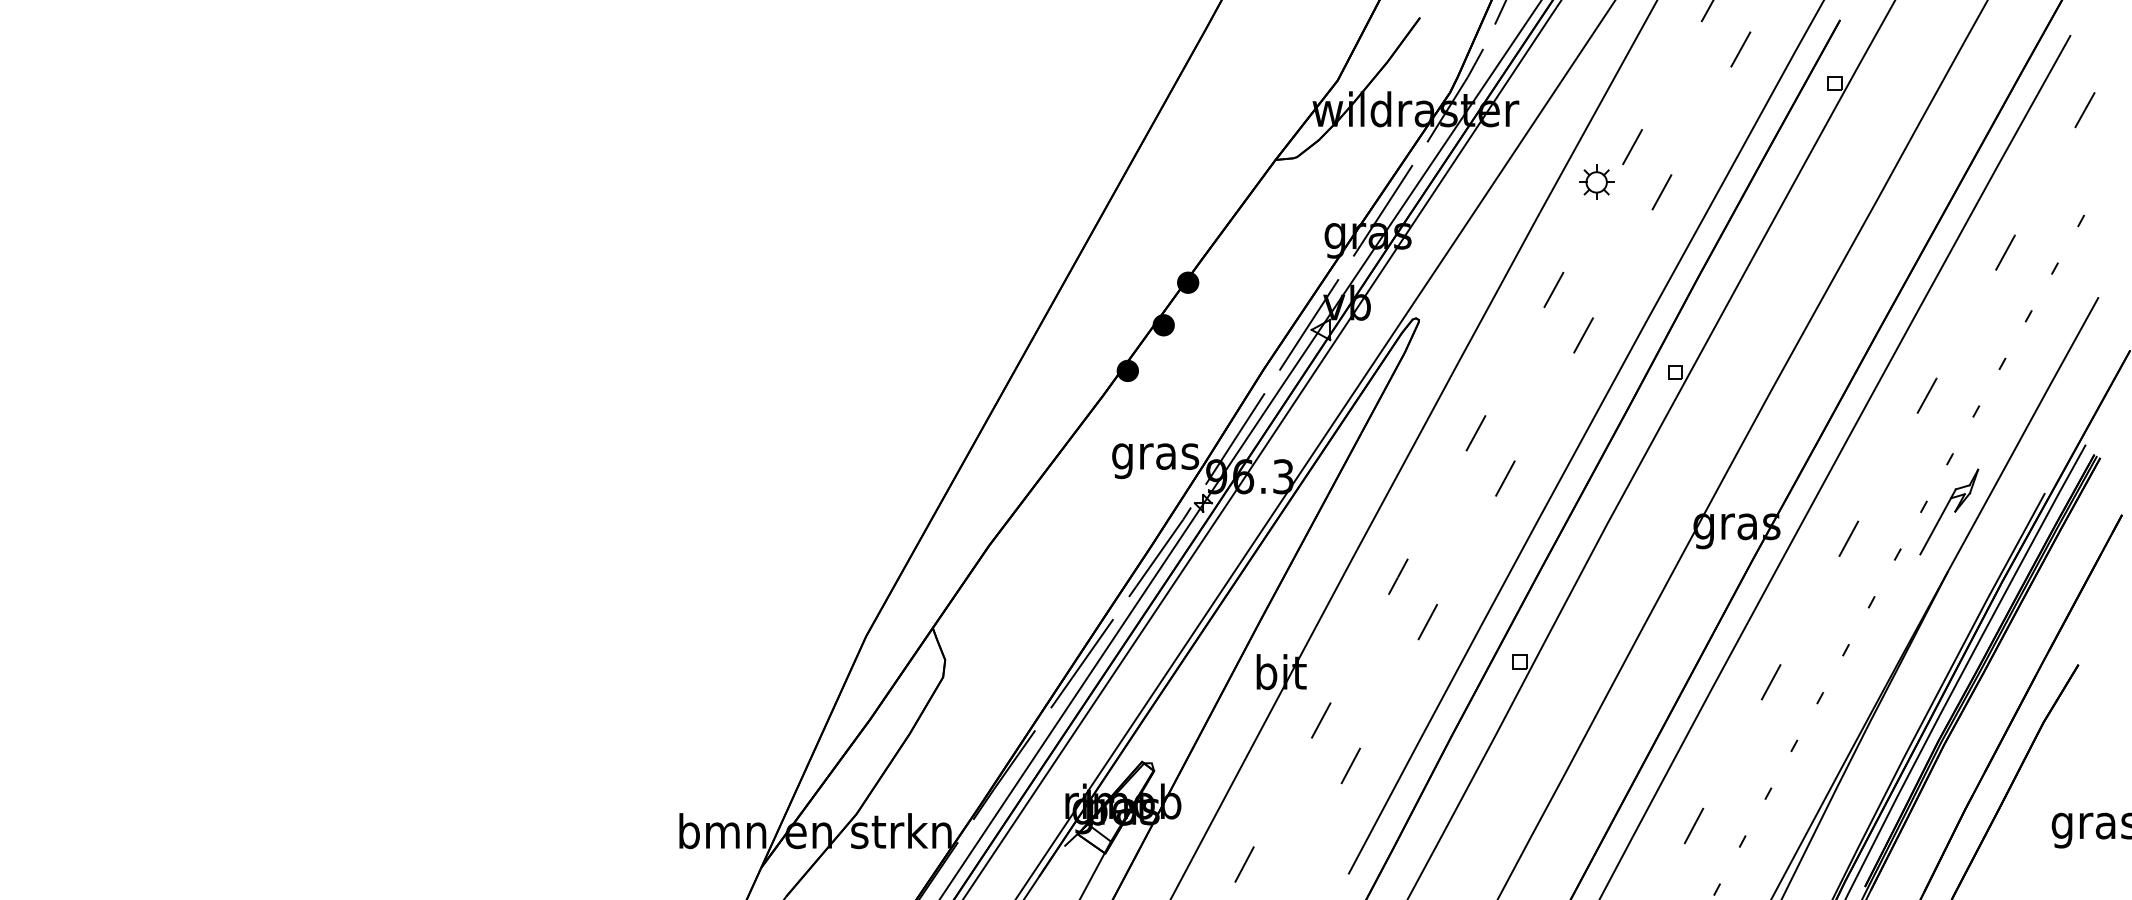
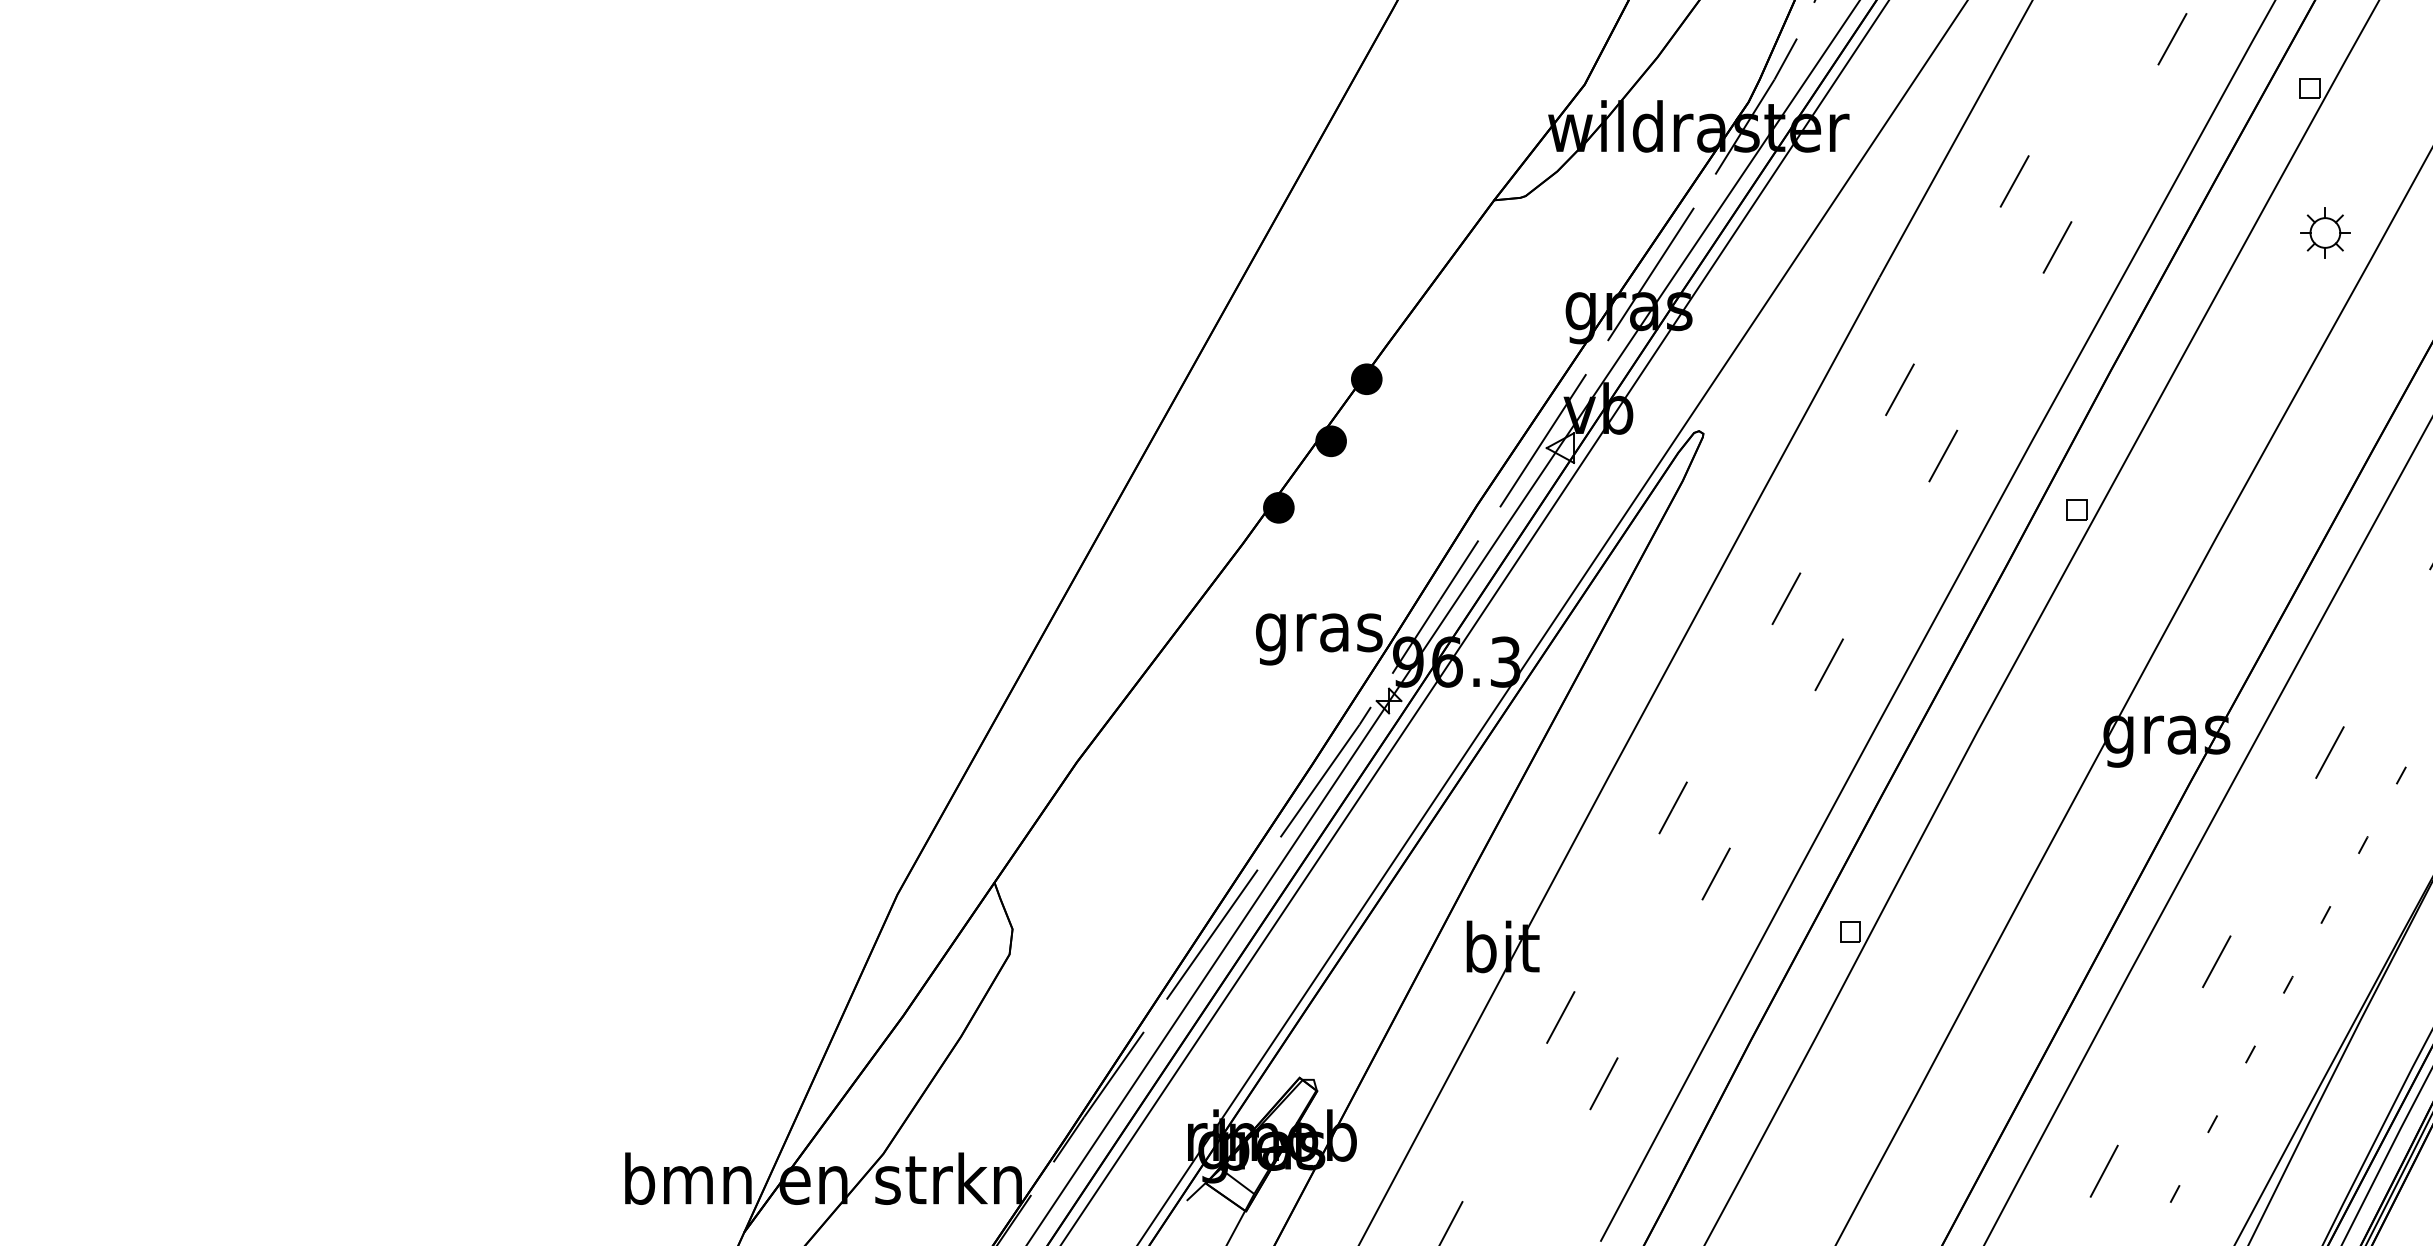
part: (1596, 181) -> (2325, 231), moved

